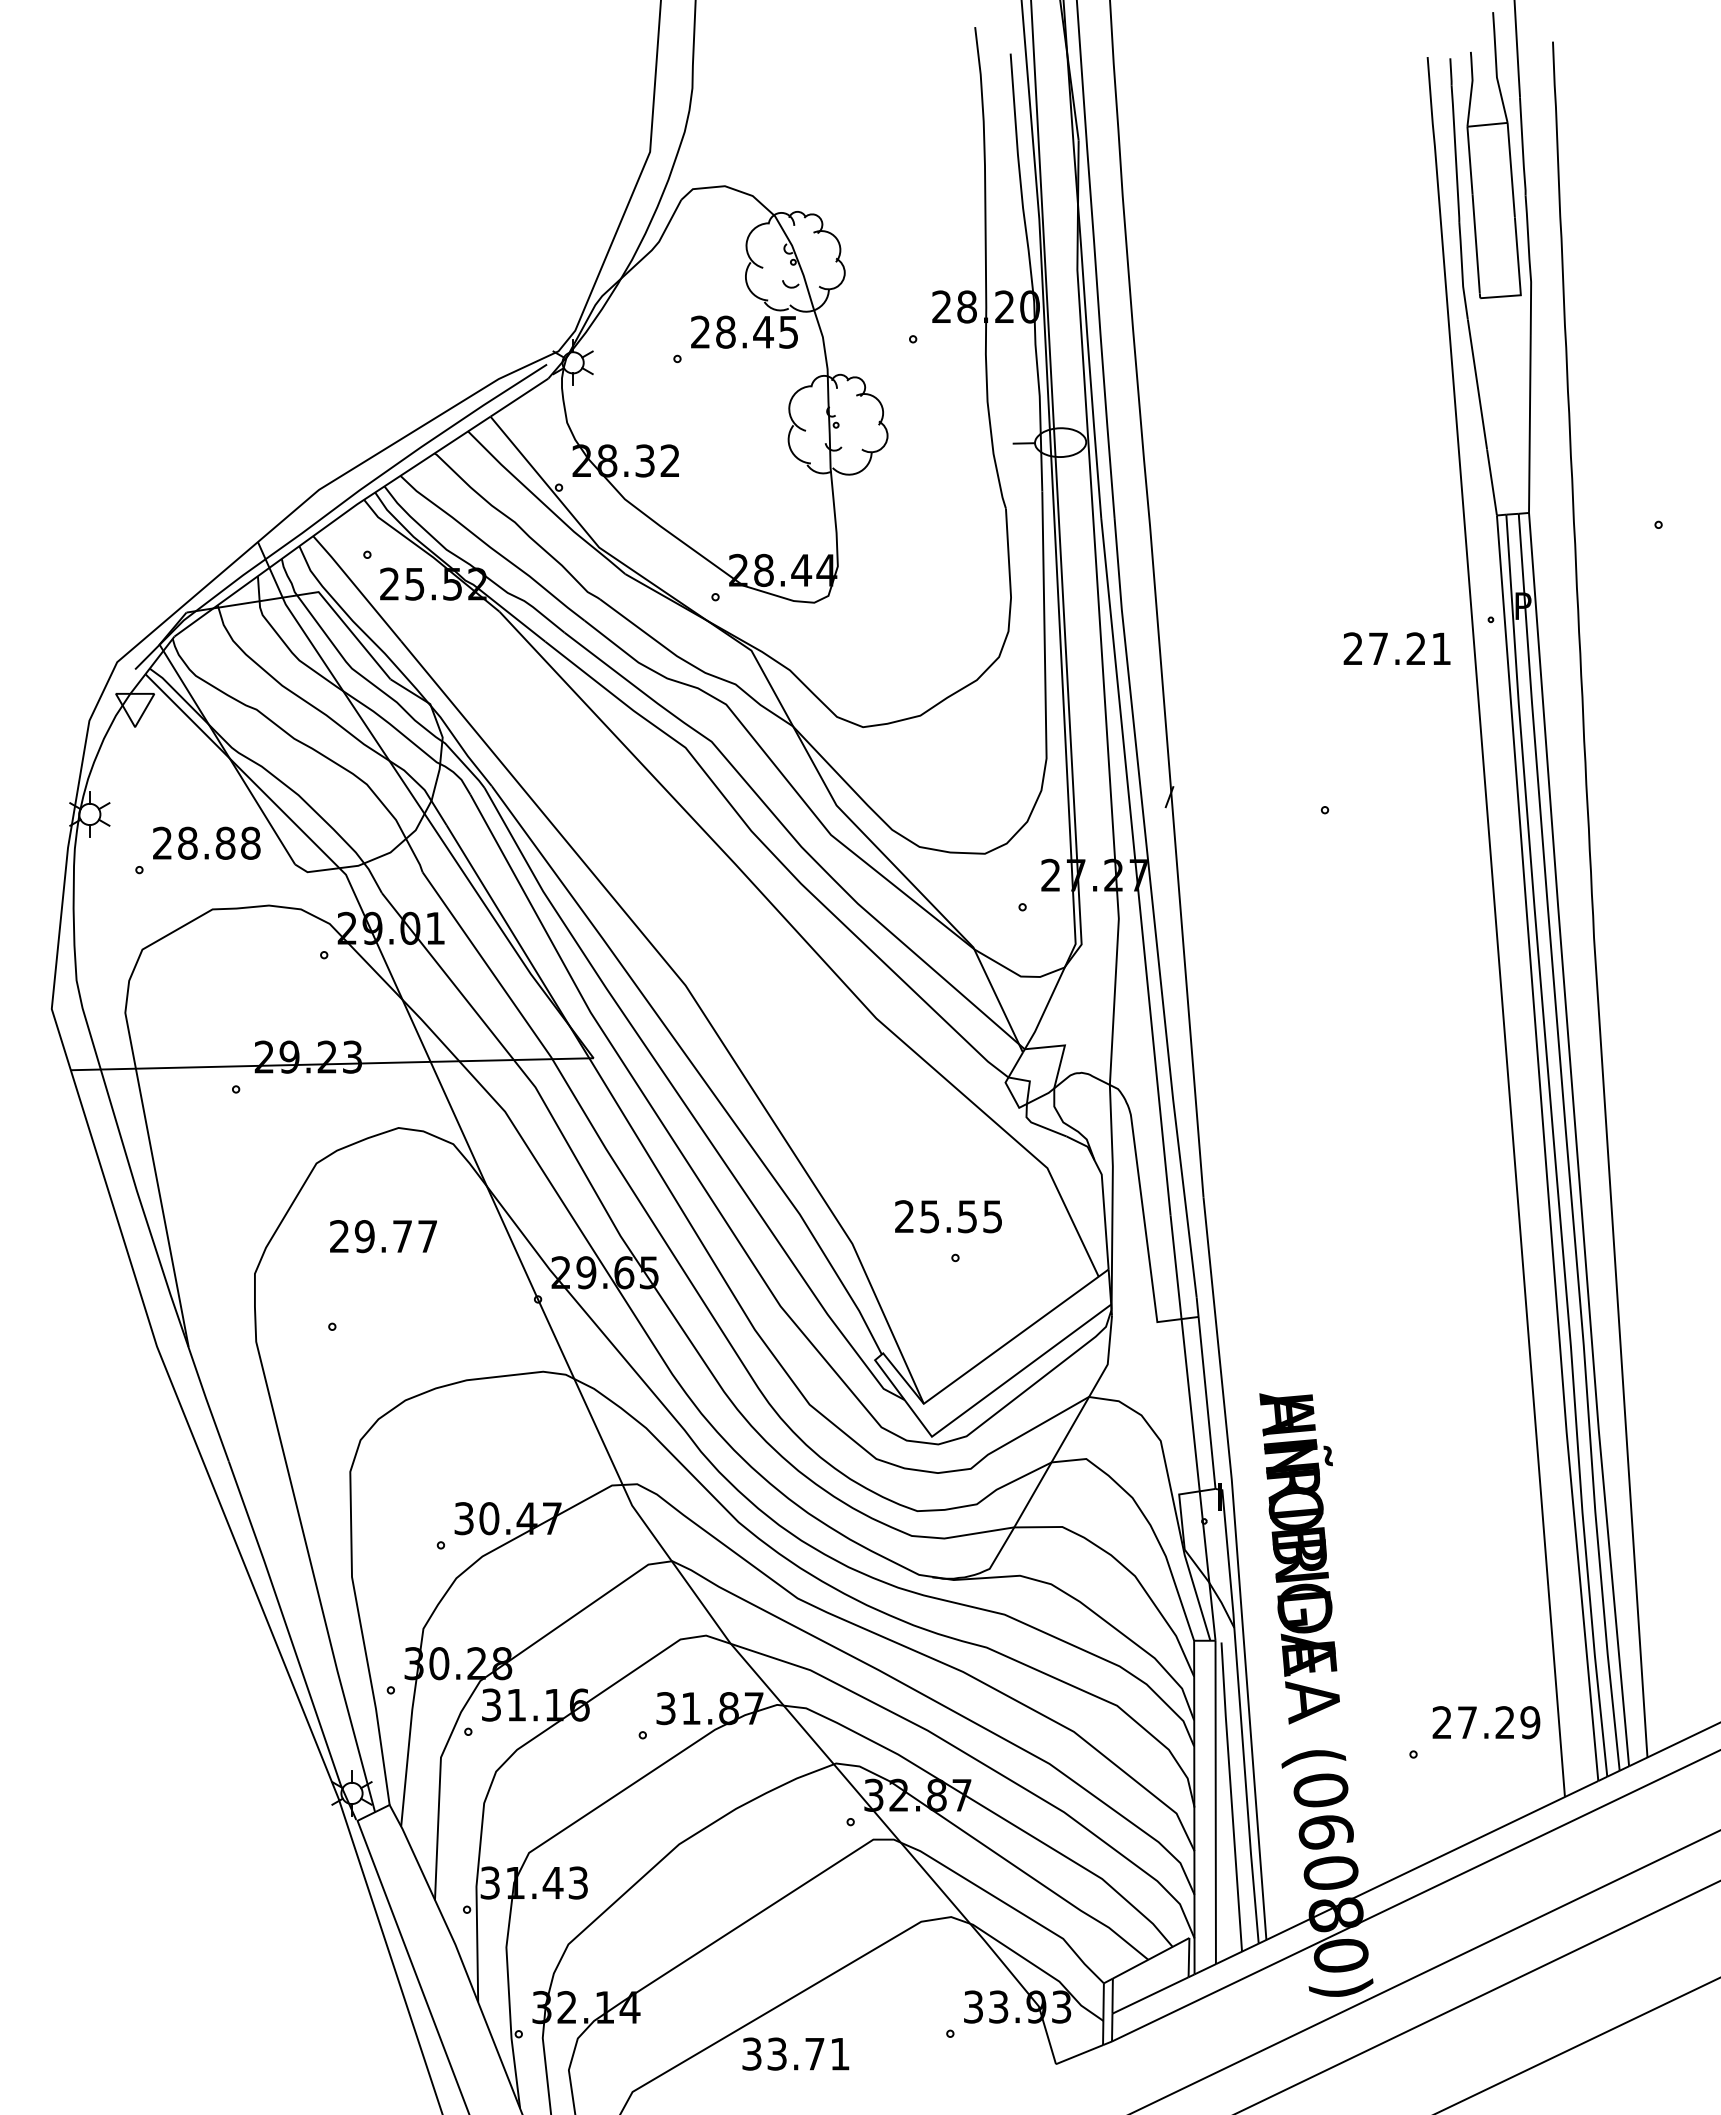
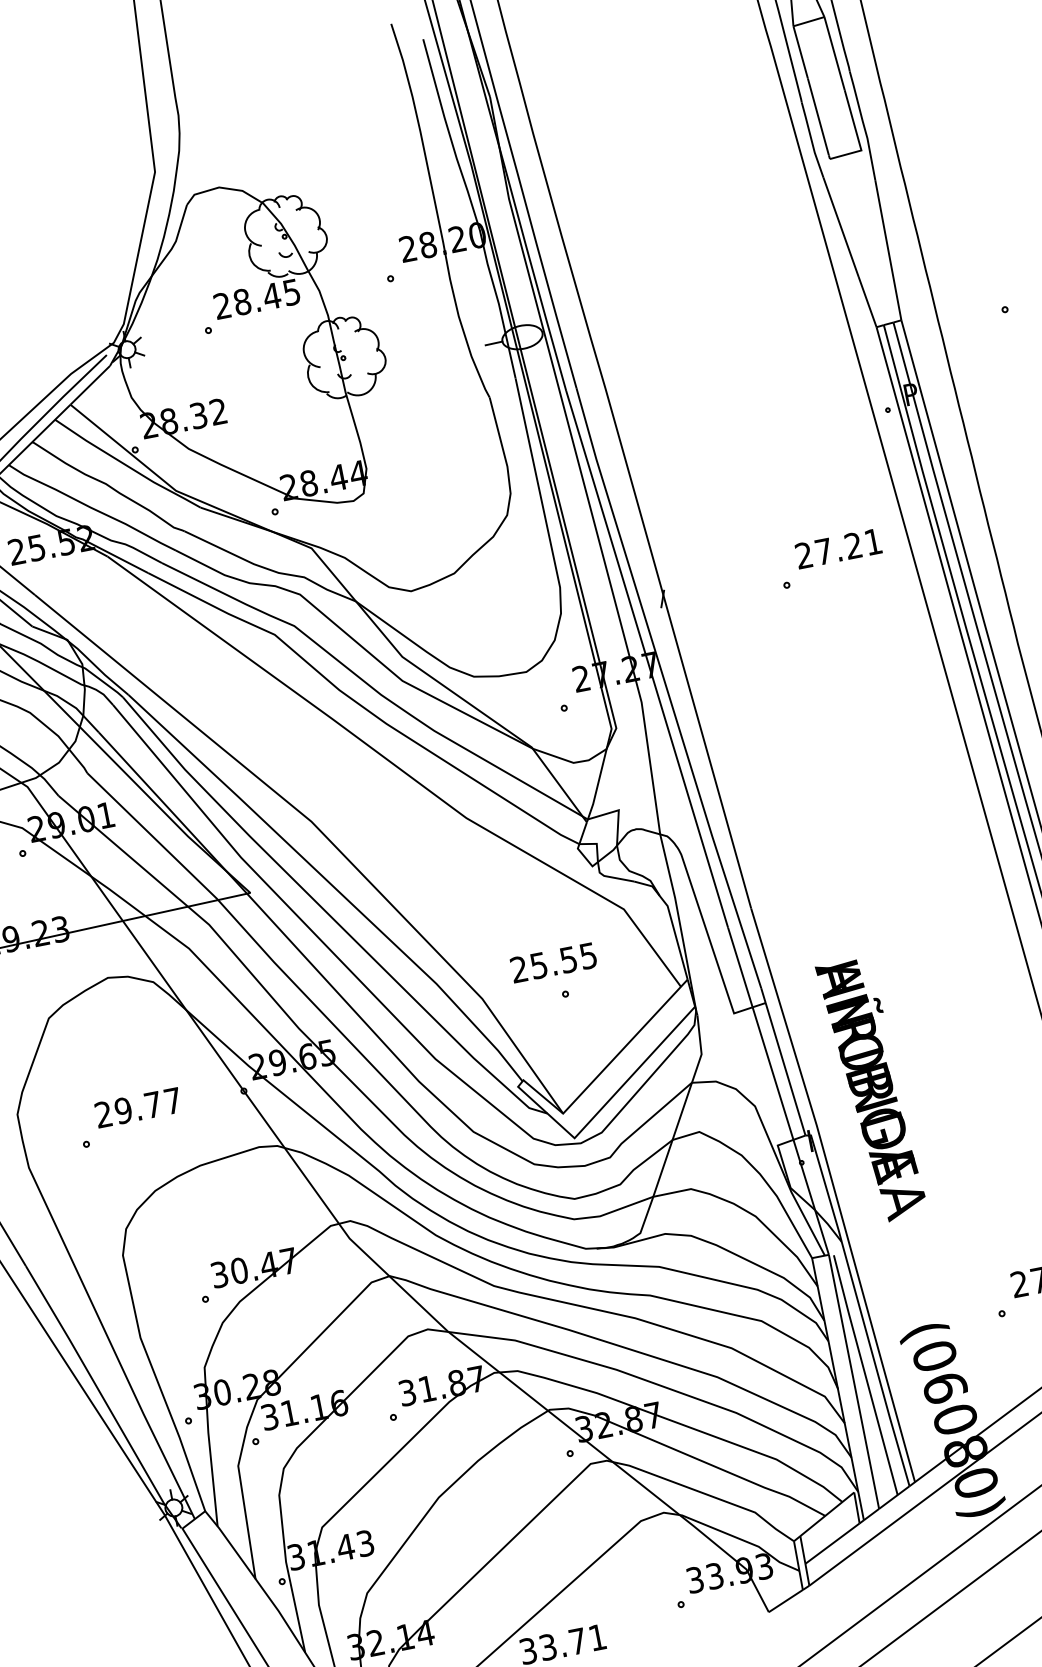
text: (1396, 648) -> (838, 548), moved
text: (383, 1236) -> (138, 1107), moved
text: (1299, 1558) -> (871, 1090), moved

